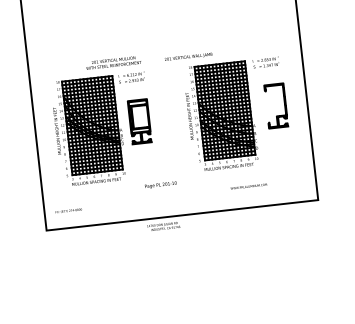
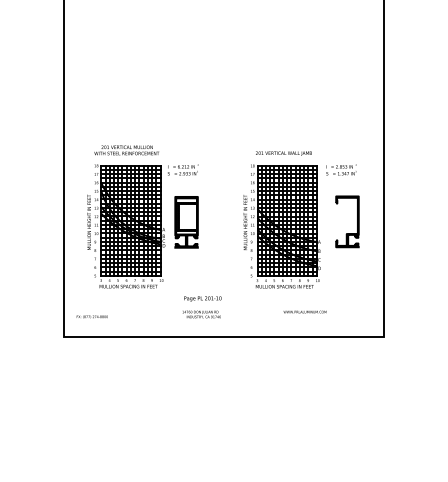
text: (188, 57) -> (283, 153), moved
text: (113, 62) -> (126, 150), moved
text: (163, 226) -> (201, 314), moved

